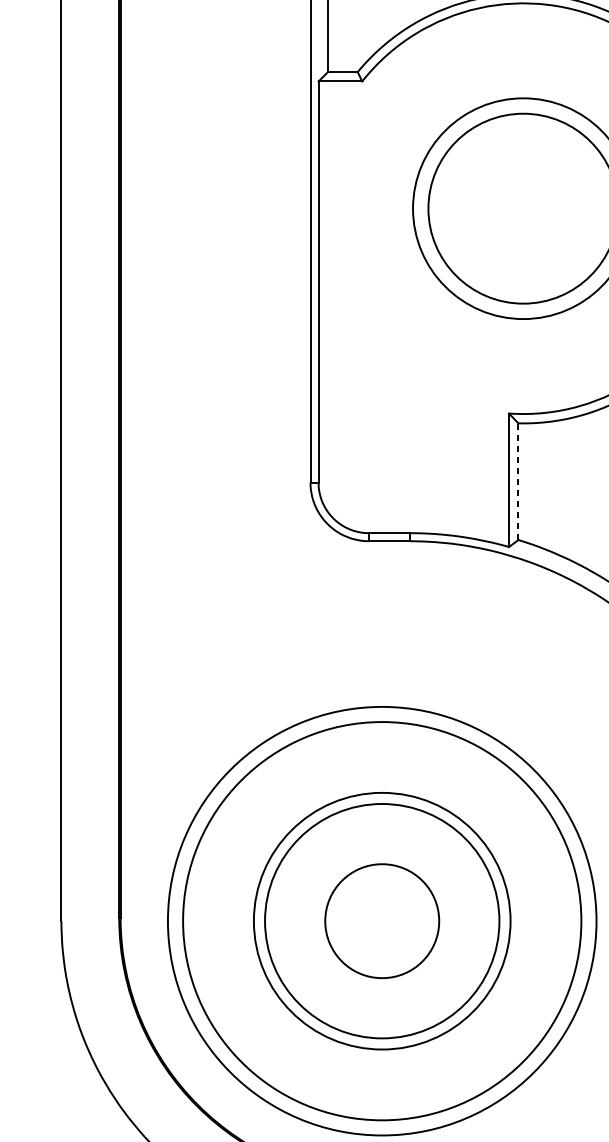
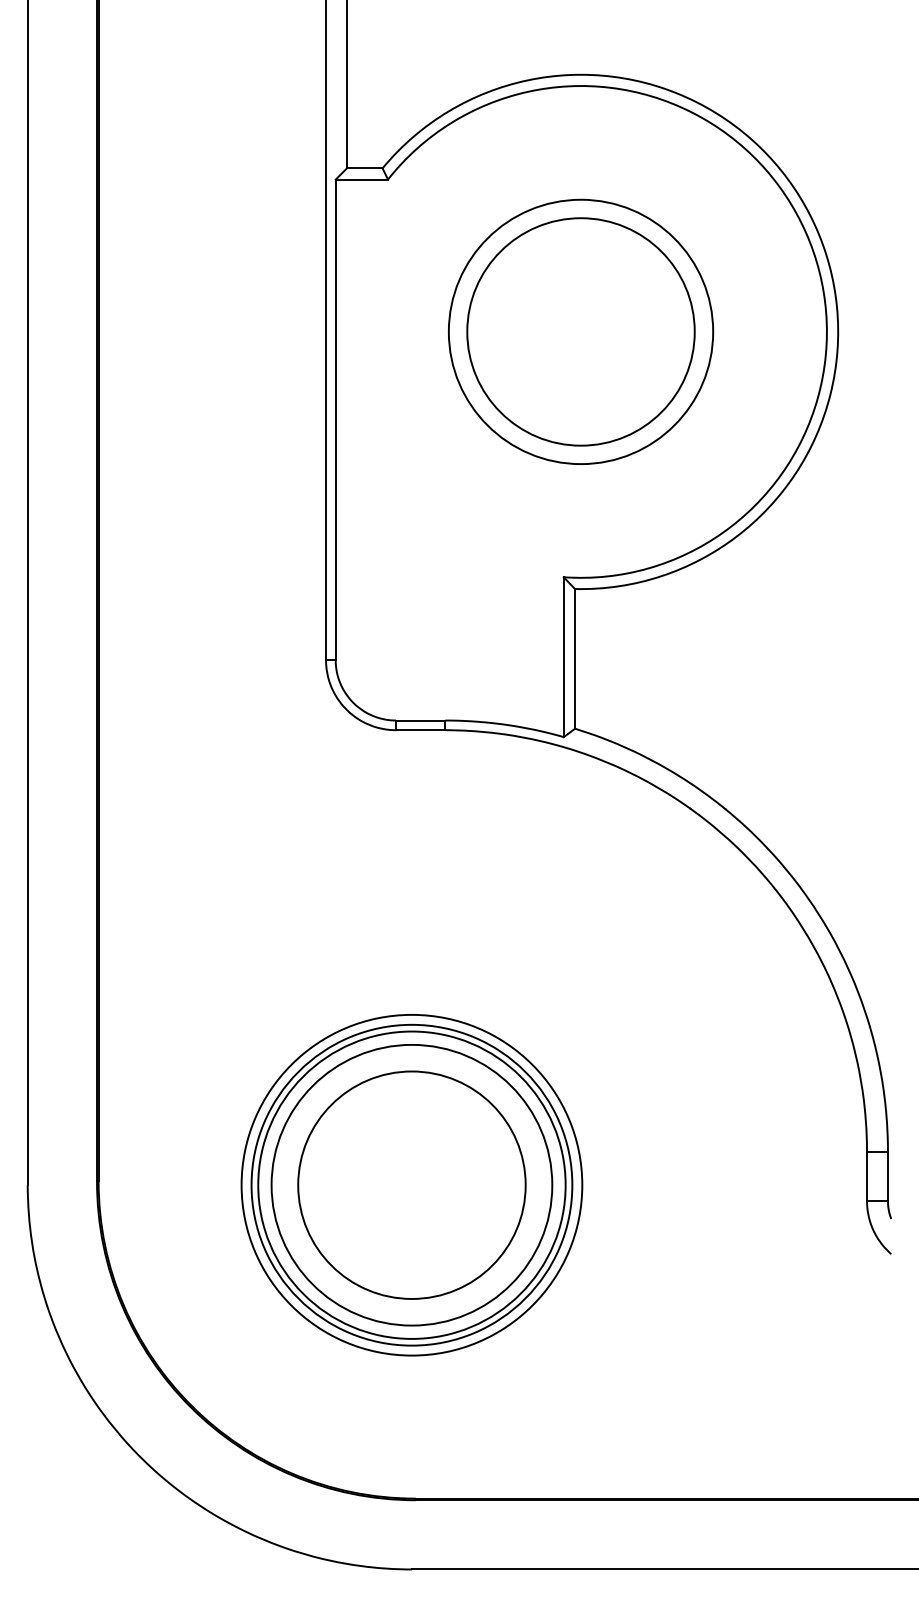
line: (518, 481) -> (575, 658), dashed -> solid
circle: (381, 920) -> (411, 1184), size x0.62
circle: (381, 920) -> (411, 1184), size x0.71
circle: (381, 920) -> (411, 1184), size x1.67

